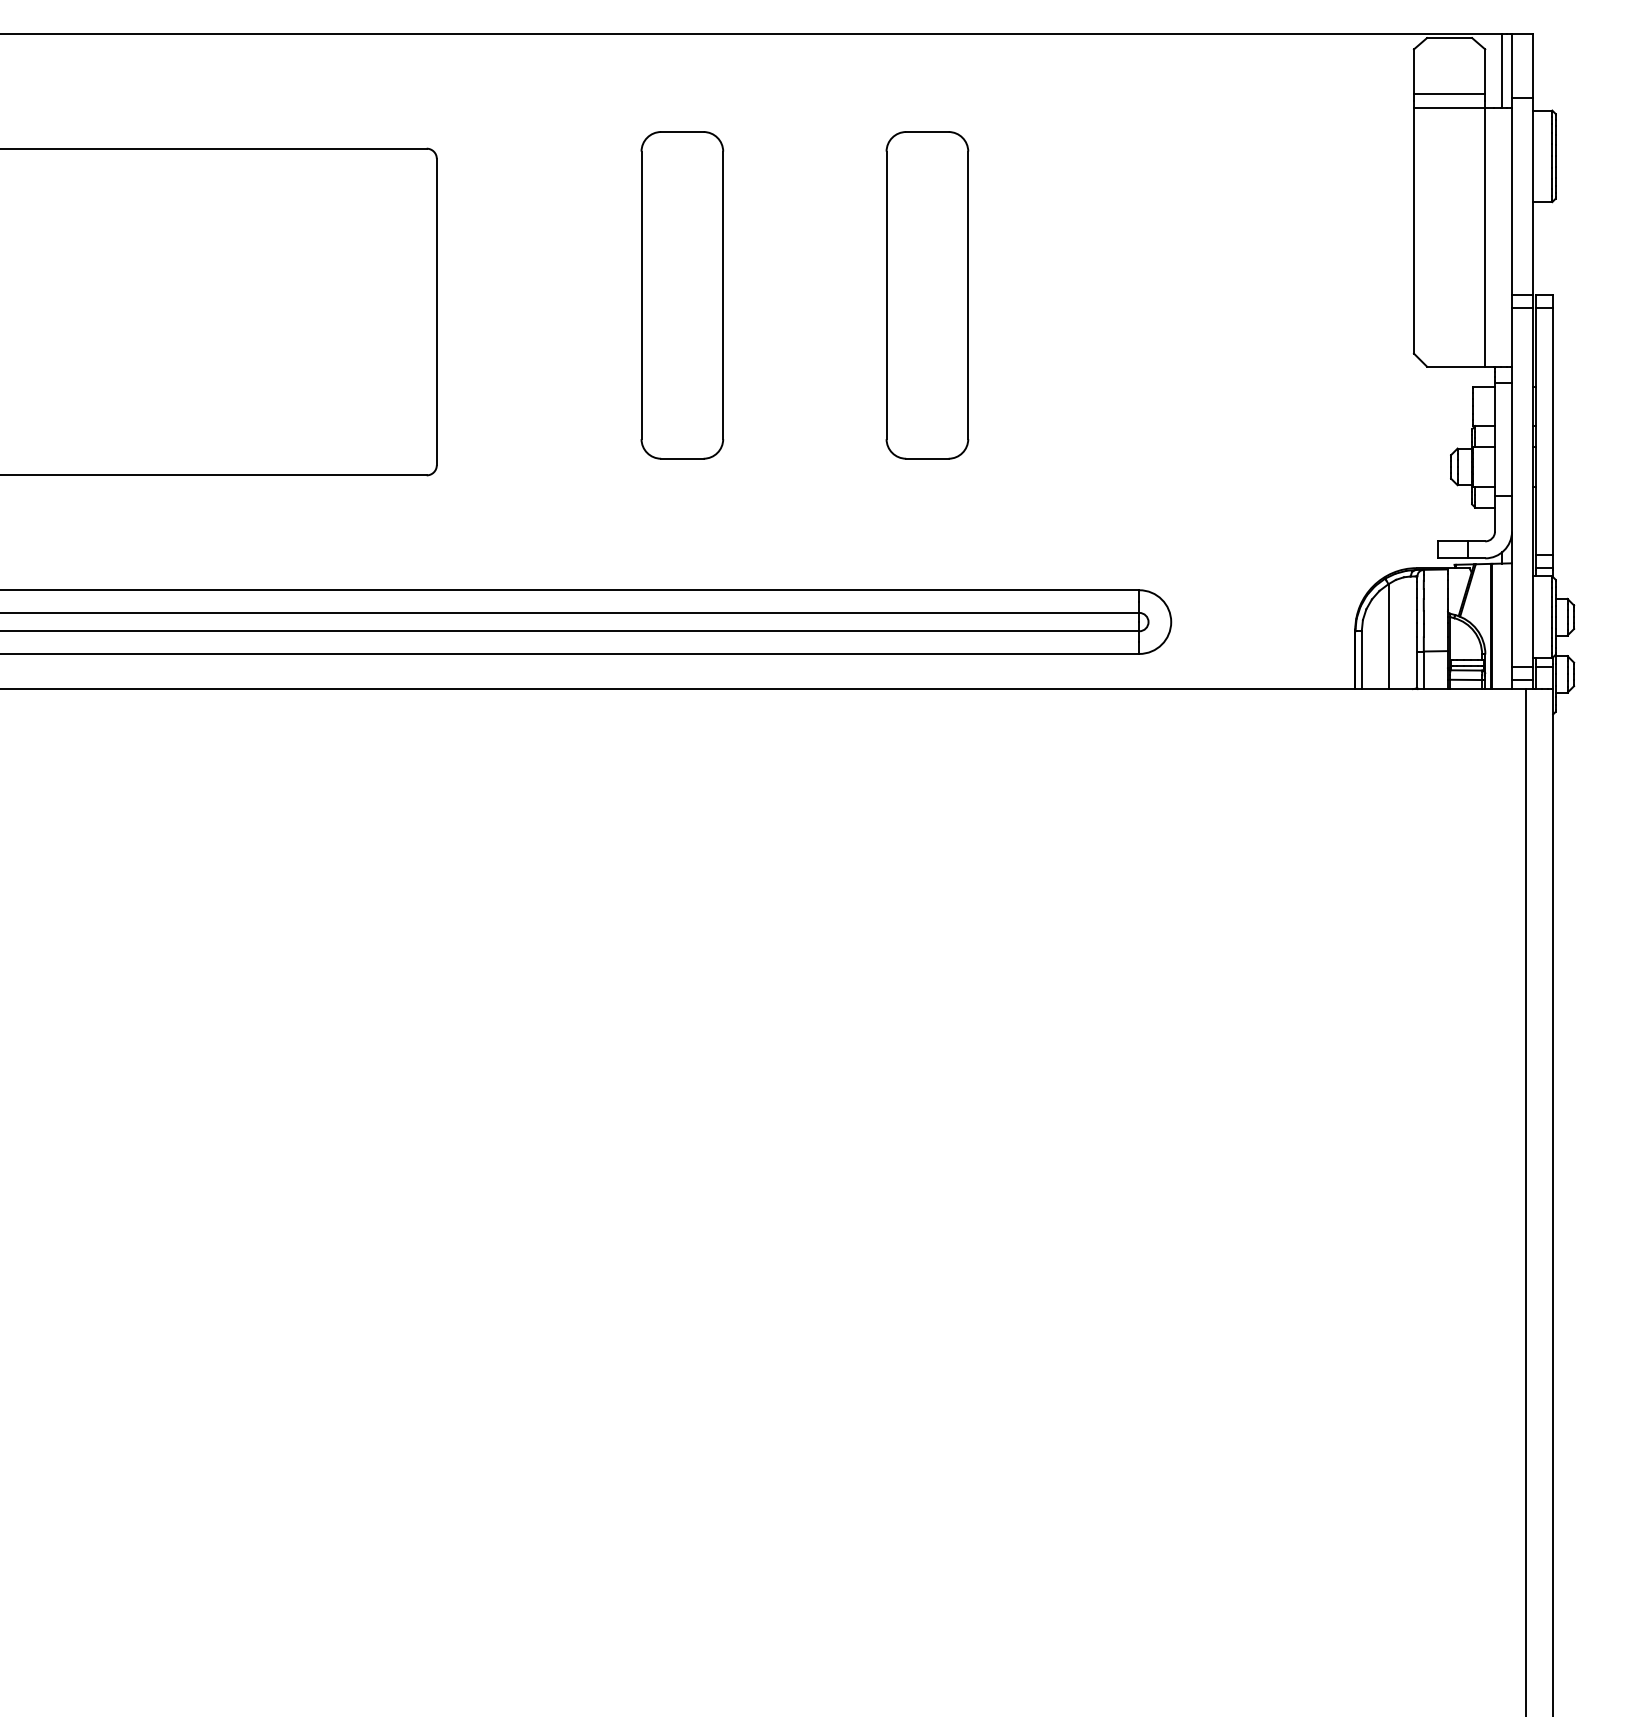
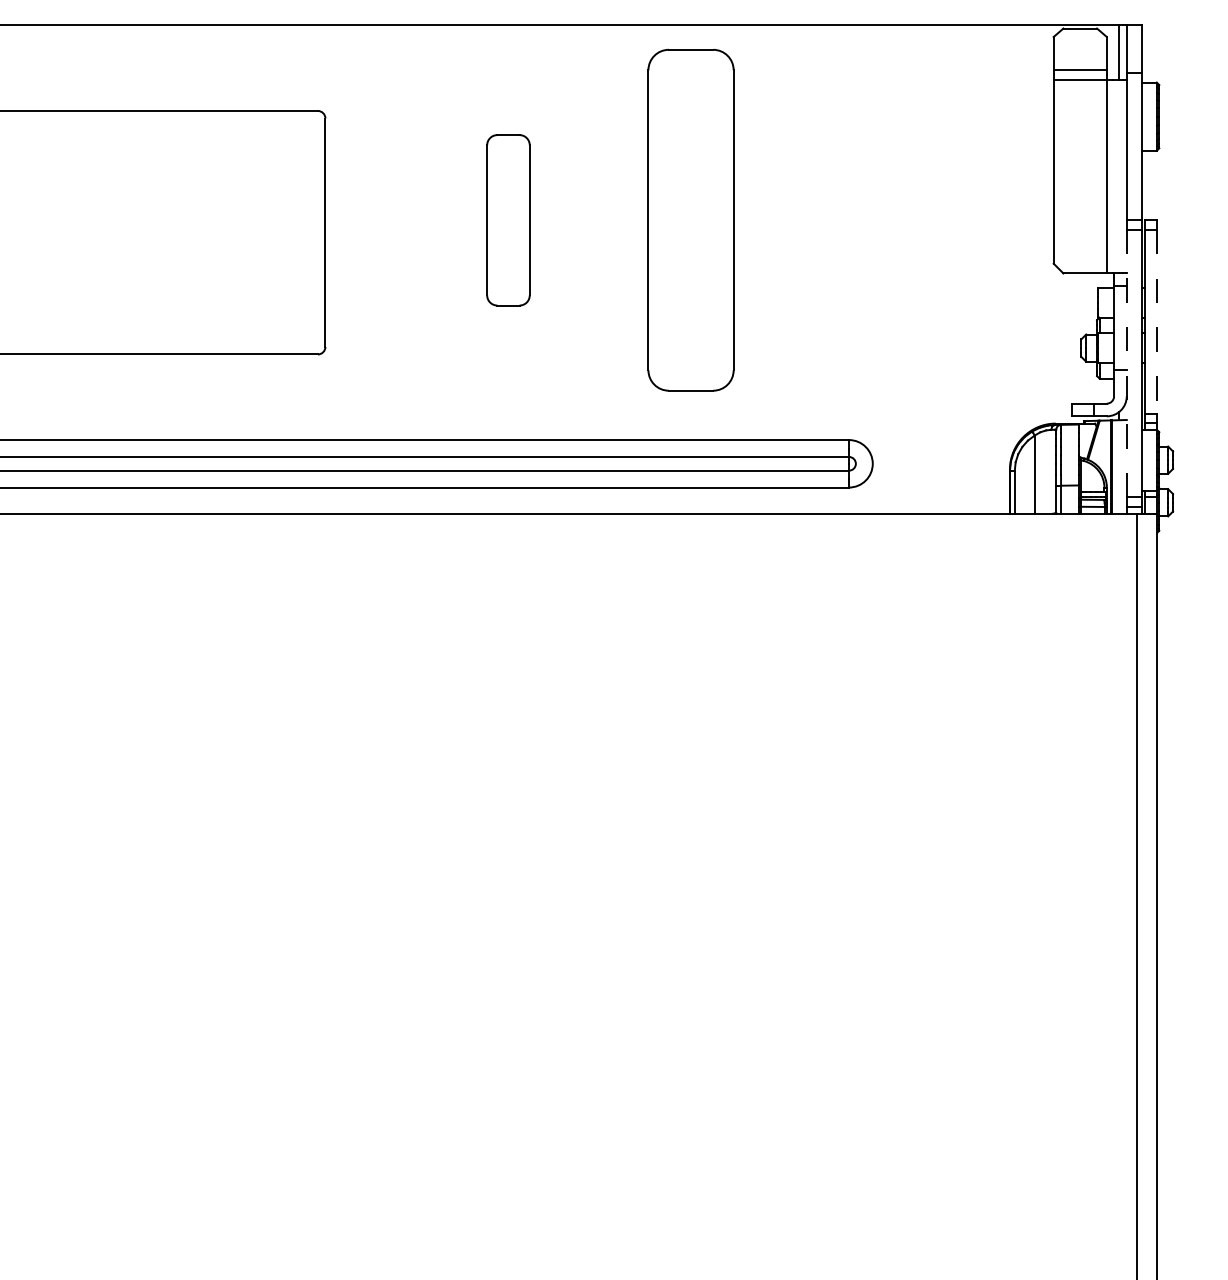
part: (682, 295) -> (508, 220), size x0.7
part: (927, 295) -> (691, 220), size x1.4
line: (1553, 432) -> (1157, 322), solid -> dashed
line: (1512, 487) -> (1127, 363), solid -> dashed

